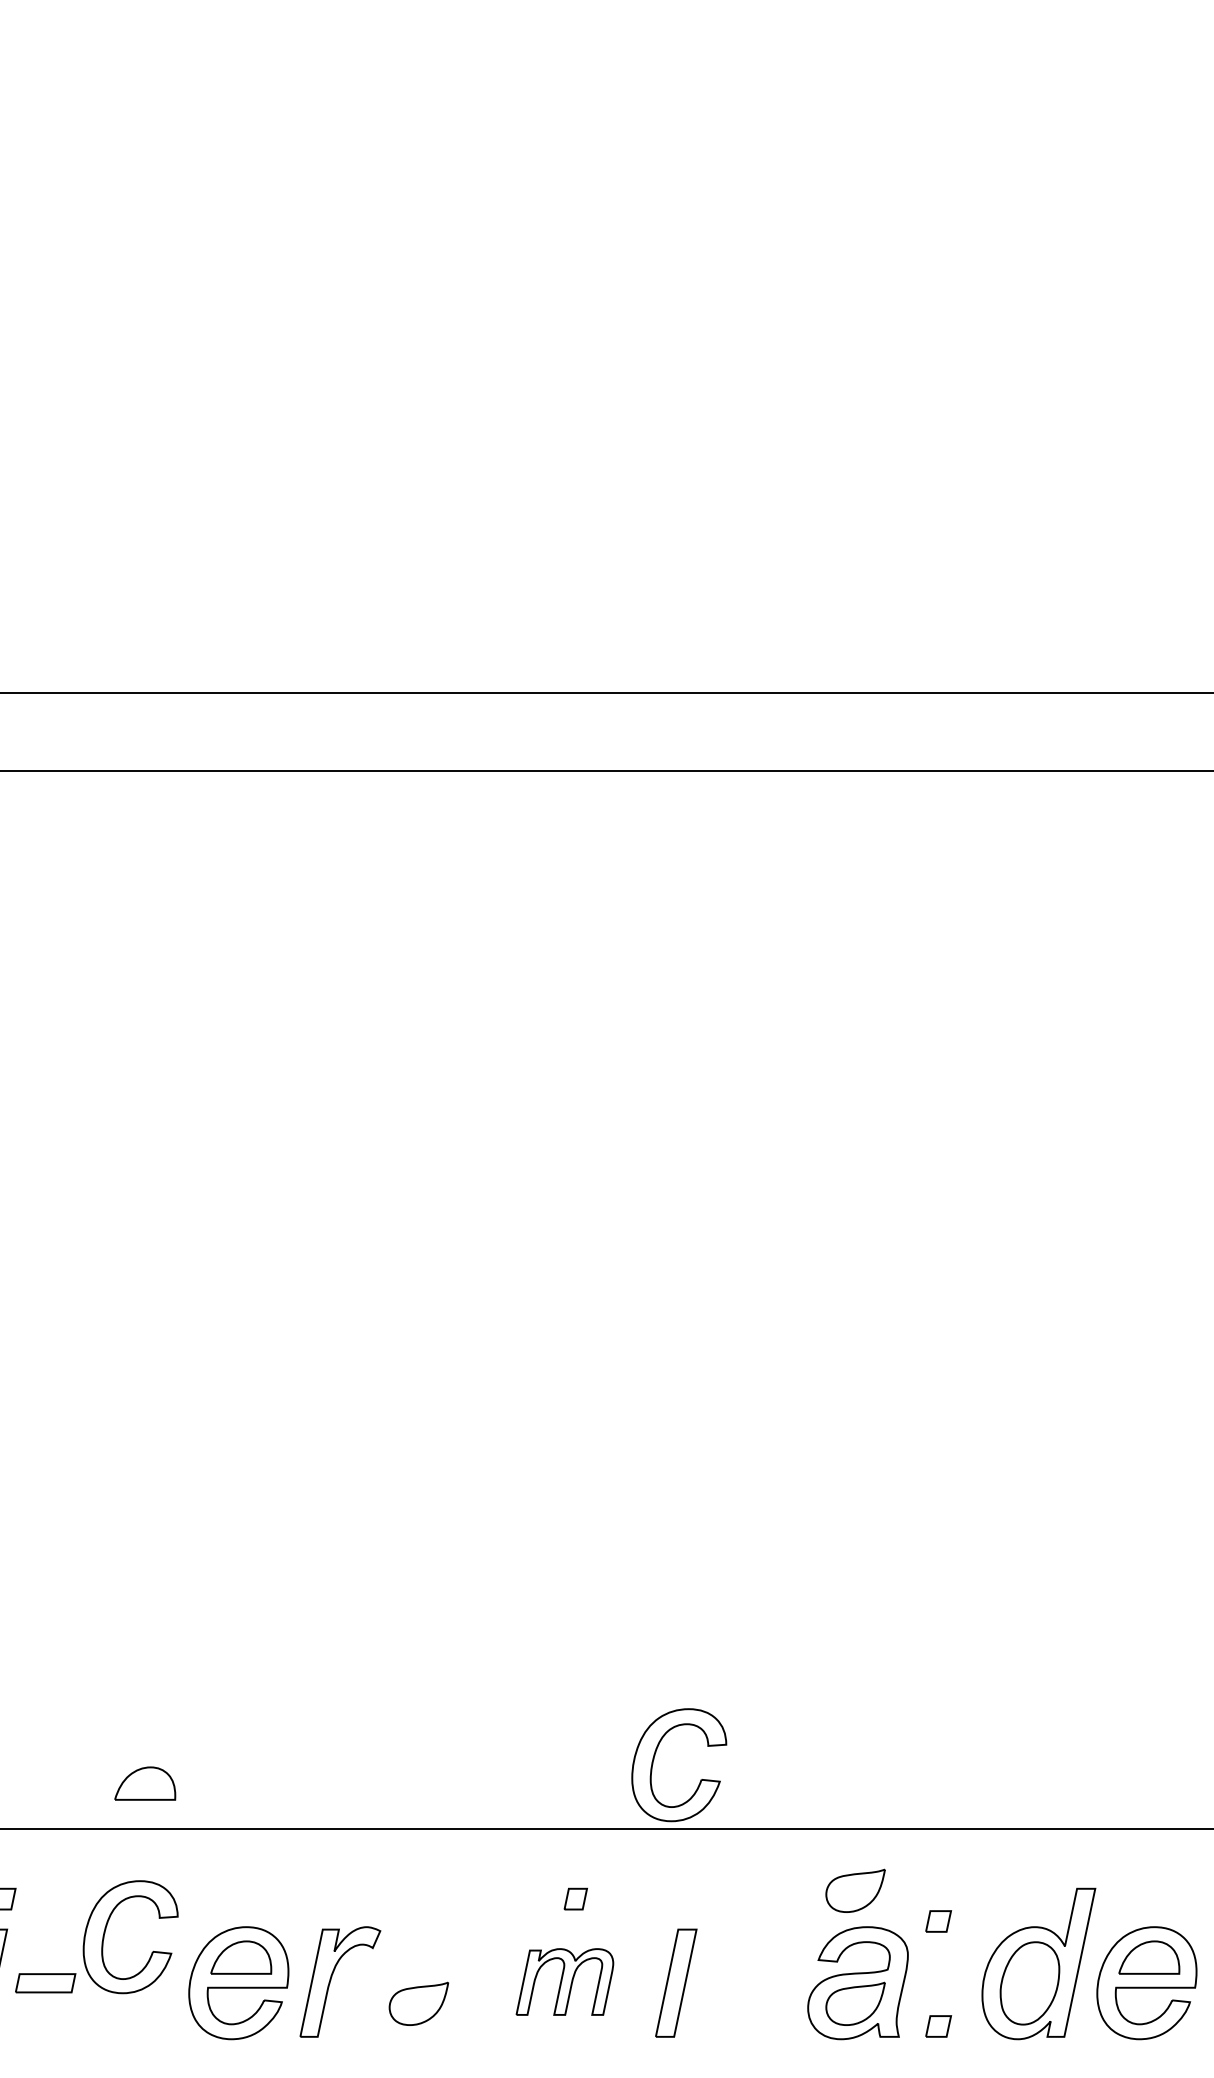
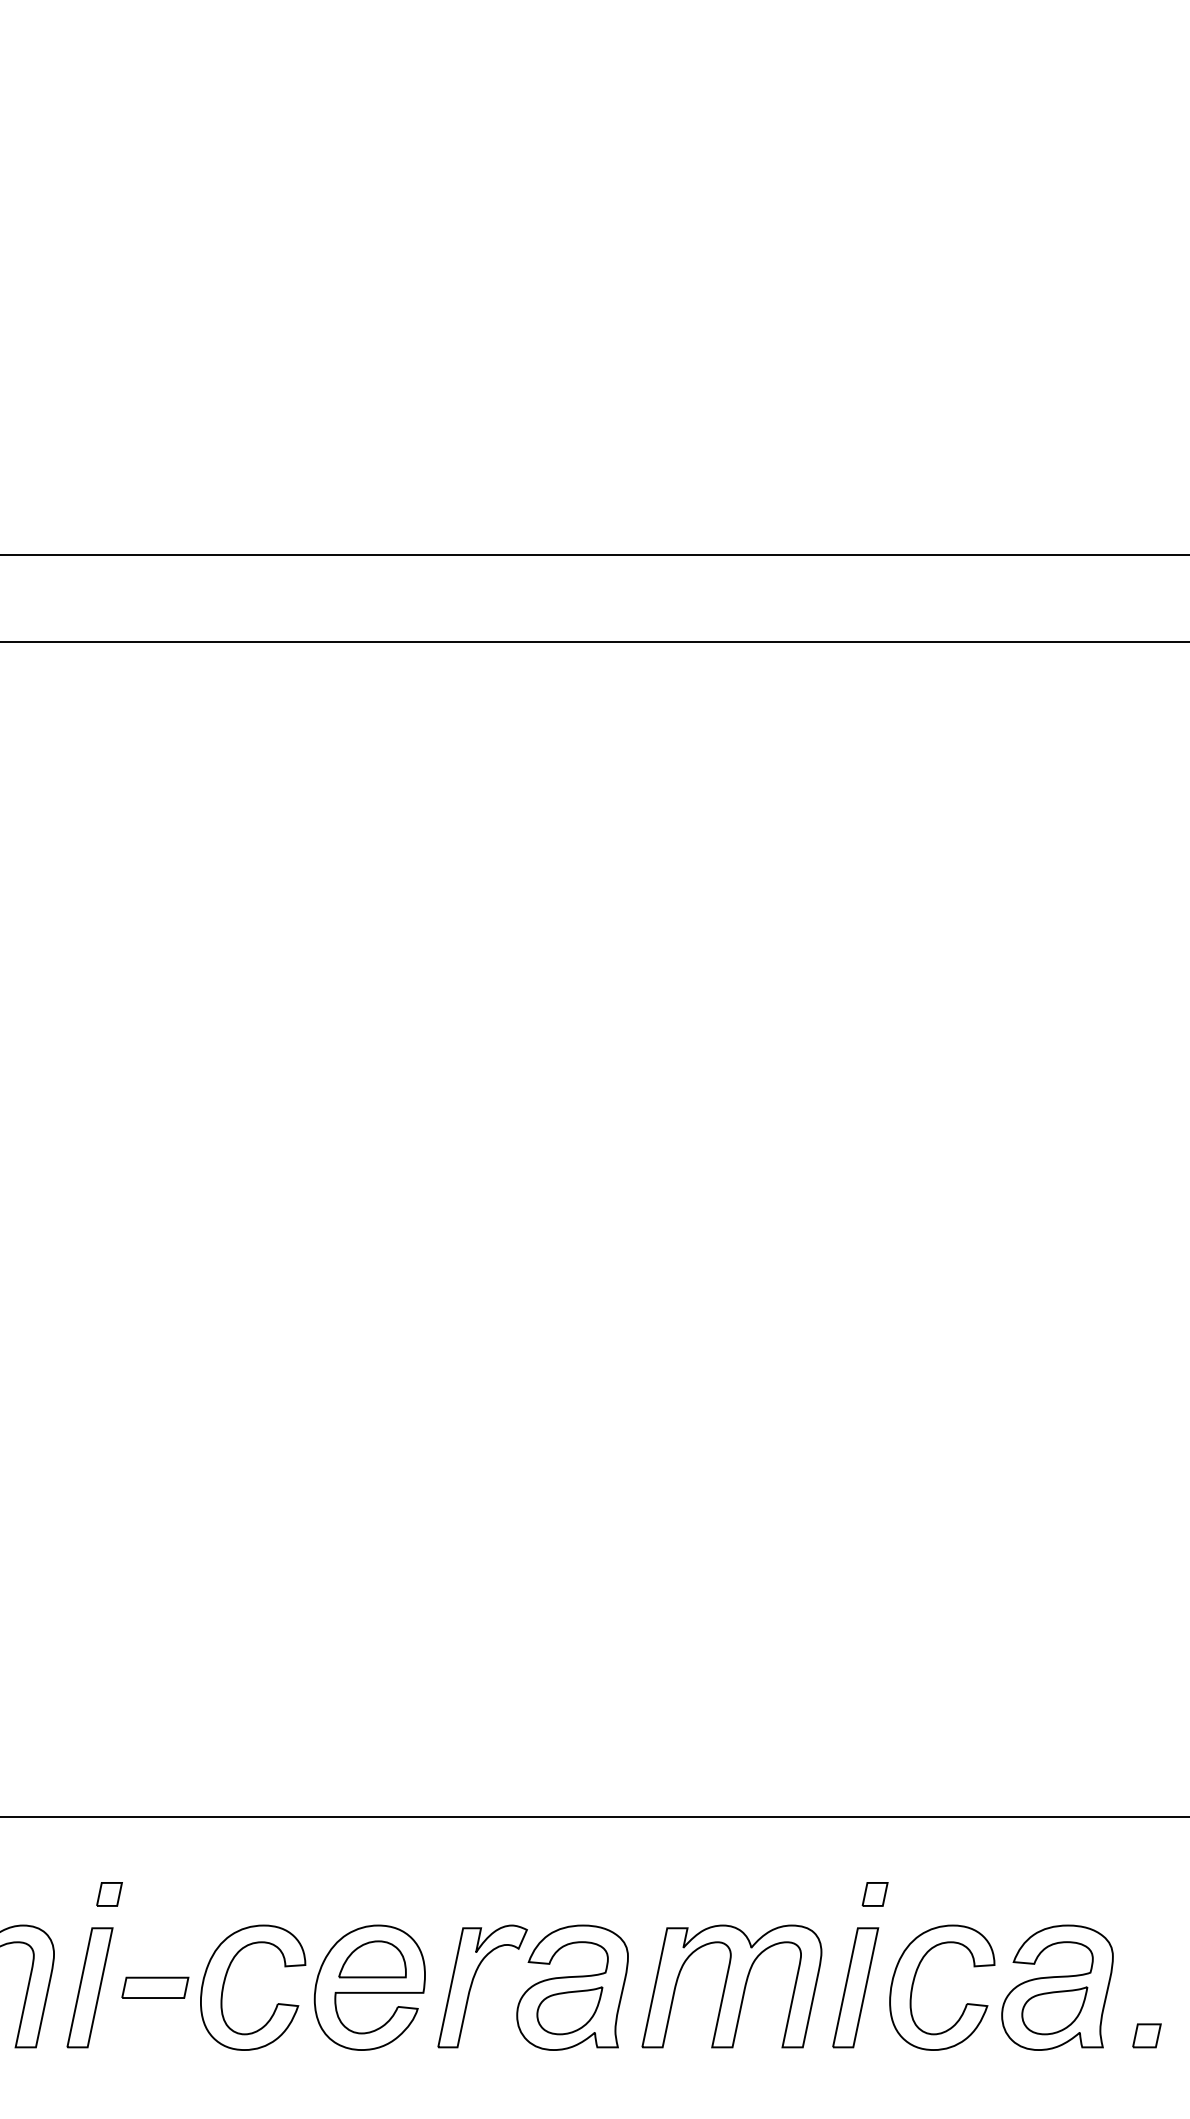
part: (700, 1779) -> (965, 2003), moved
part: (145, 1783) -> (266, 1766), removed
part: (855, 1890) -> (1054, 1884), removed
part: (575, 1898) -> (874, 1893), moved
part: (938, 1921) -> (1146, 1919), removed
part: (106, 1929) -> (226, 1979), moved
part: (564, 1981) -> (731, 1985), size x1.67
part: (421, 1983) -> (572, 1988), added

